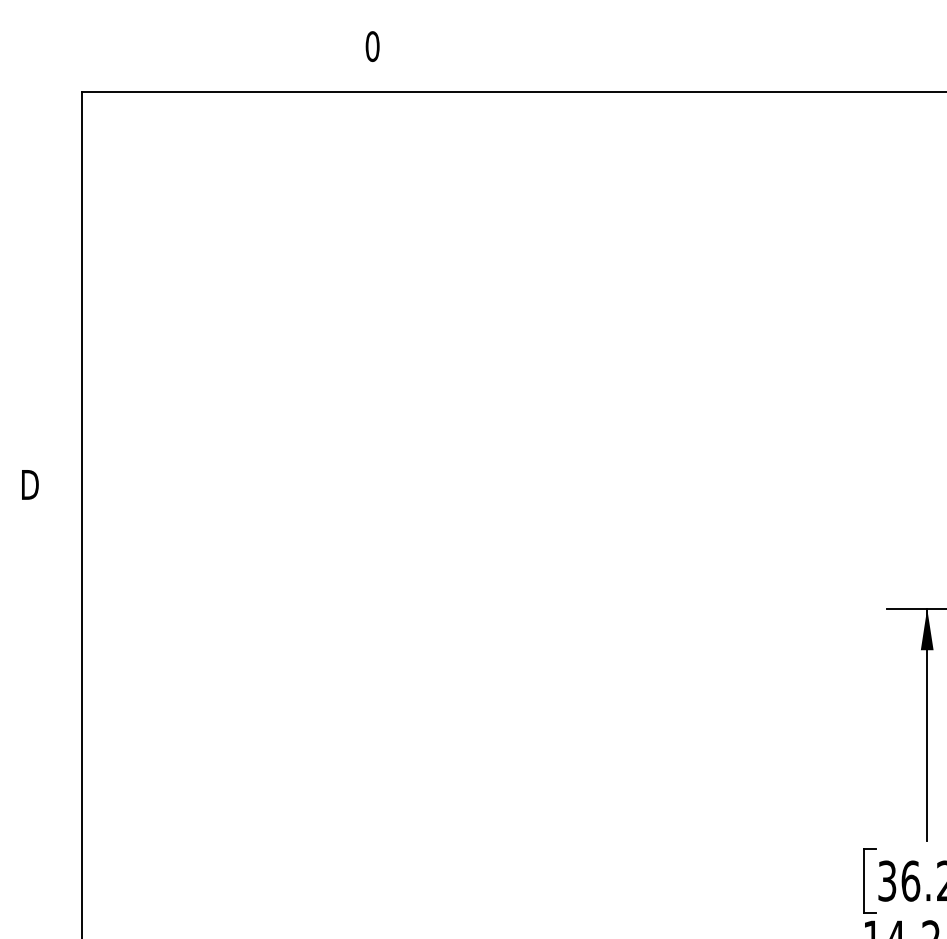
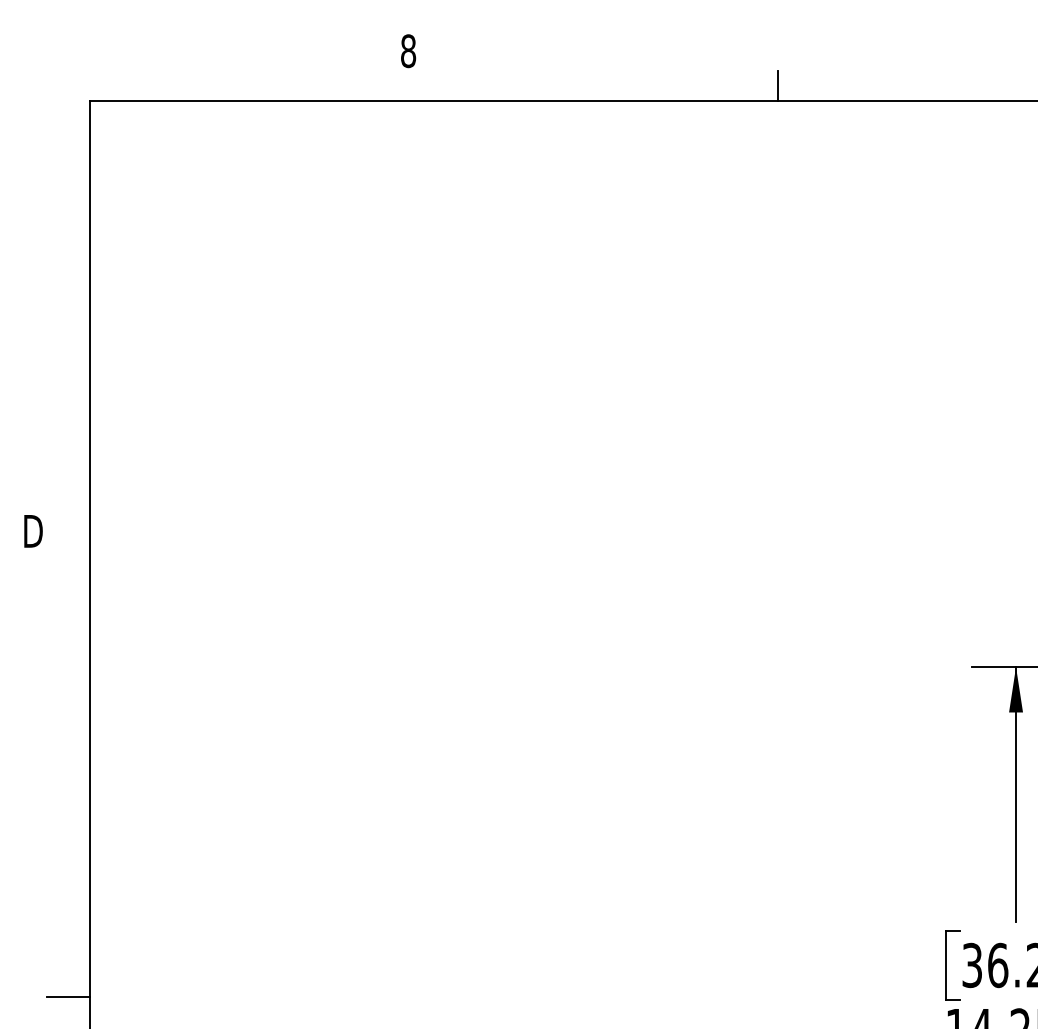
text: (372, 45) -> (408, 50), 0 -> 8
line: (710, 78) -> (778, 86), added
line: (62, 909) -> (68, 996), added

